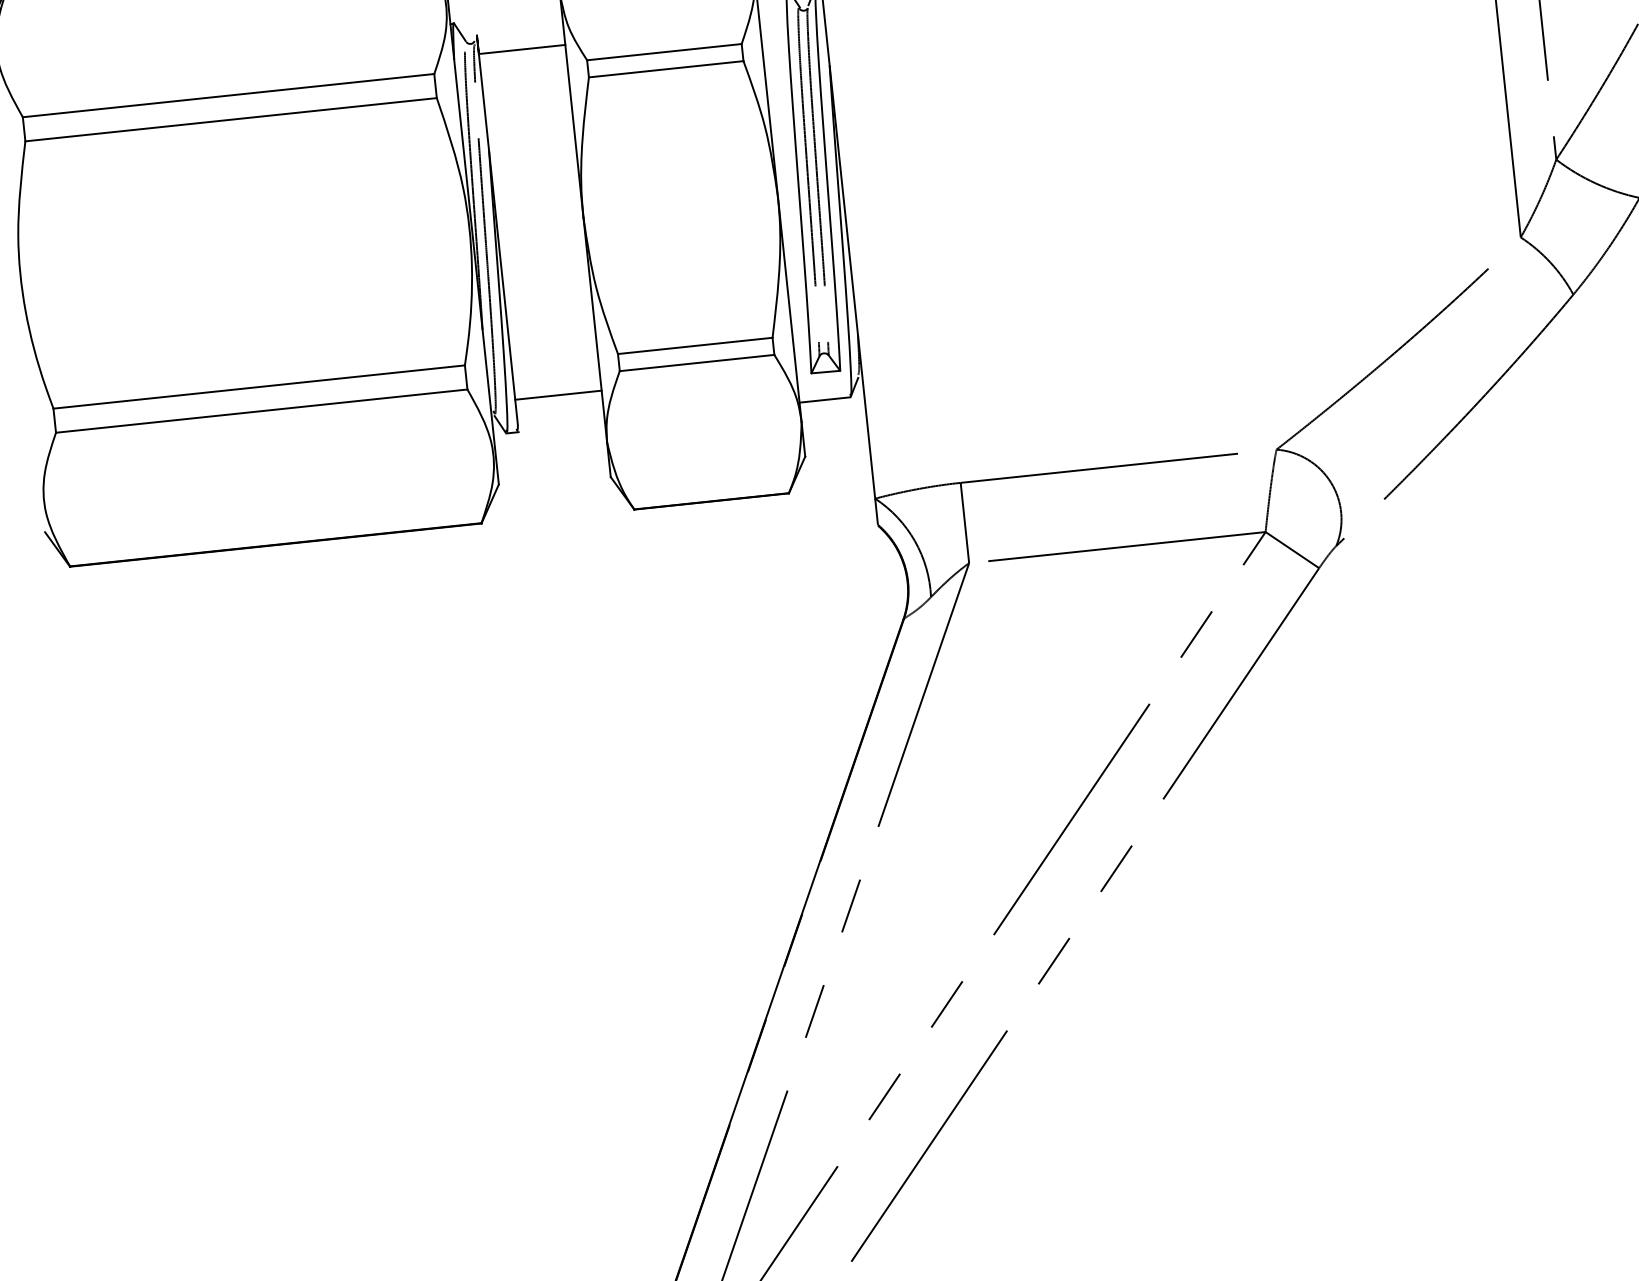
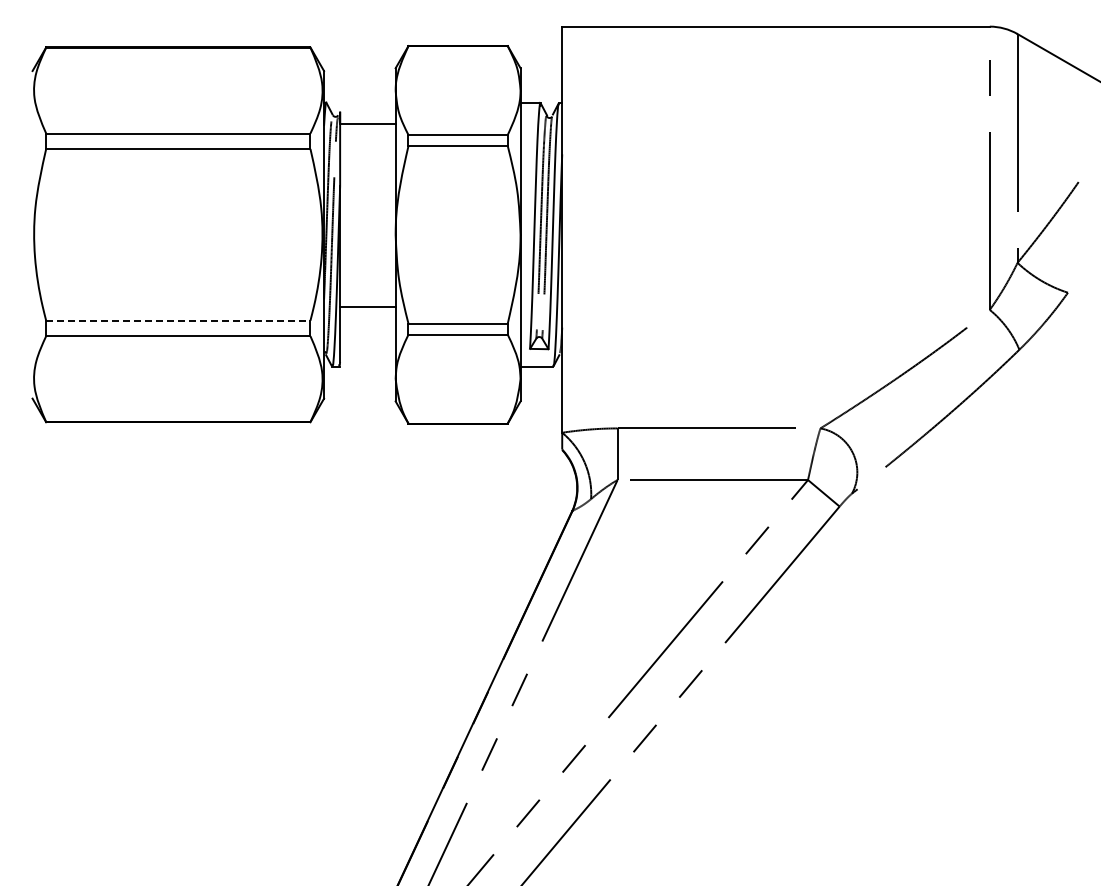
line: (259, 386) -> (178, 320), solid -> dashed
line: (557, 394) -> (367, 306), moved

